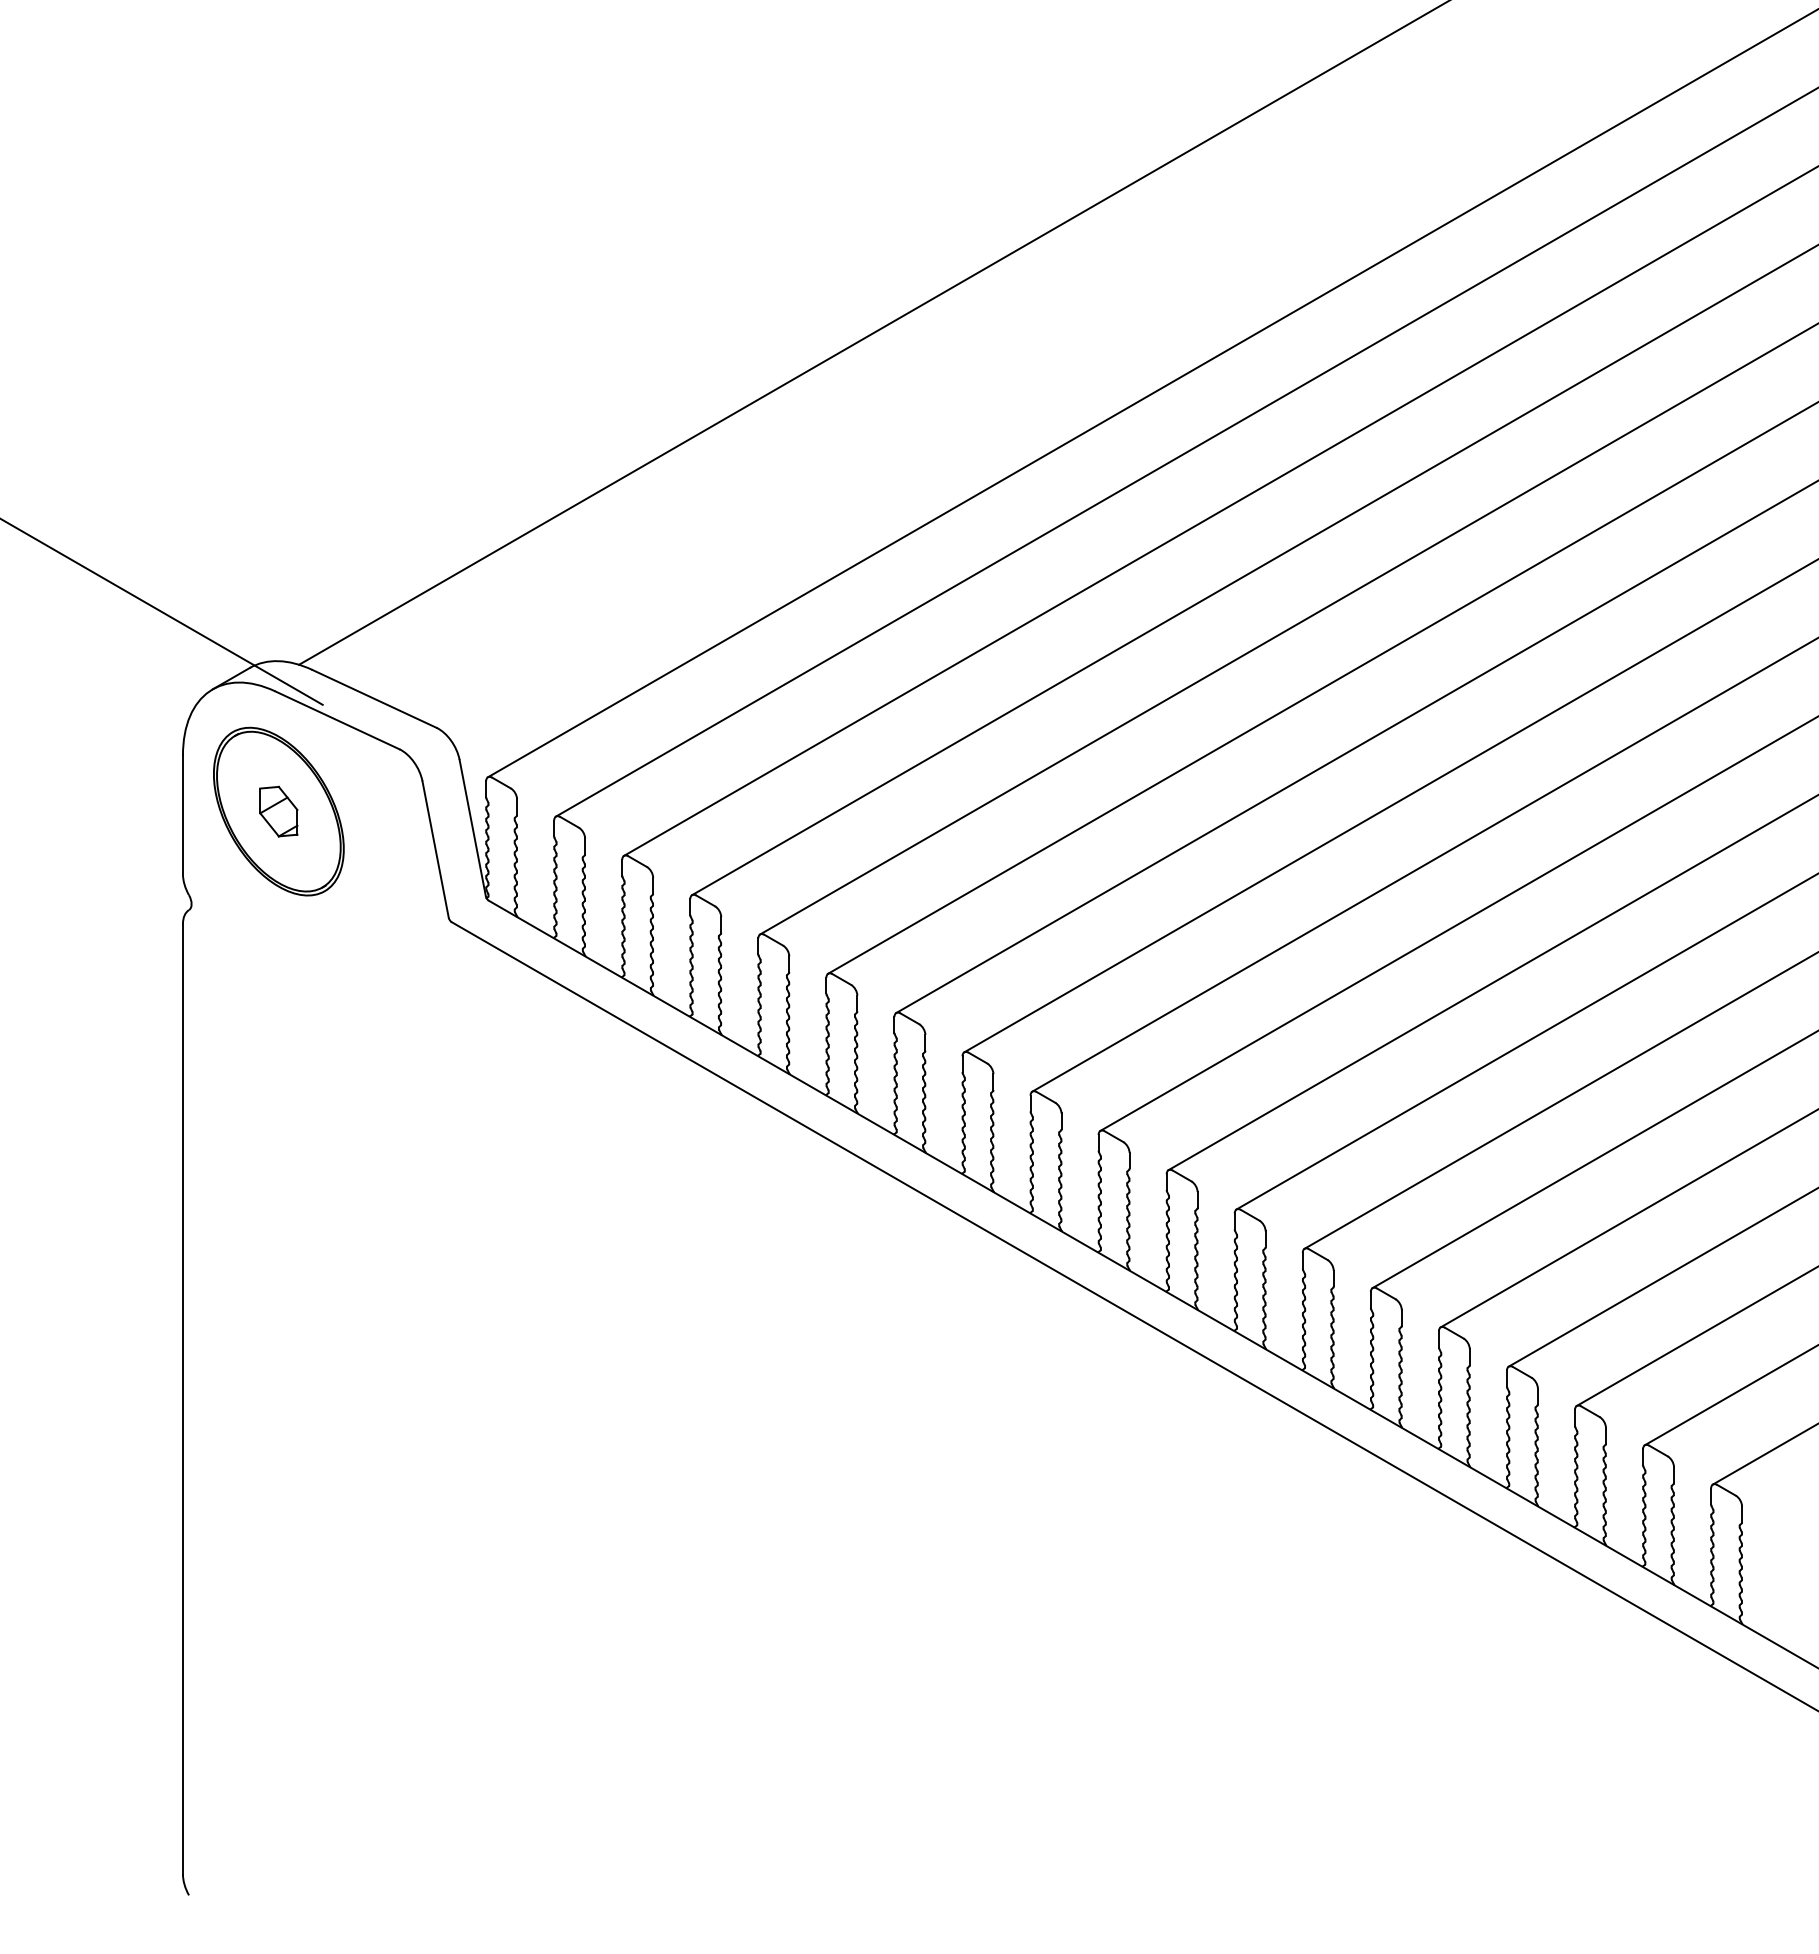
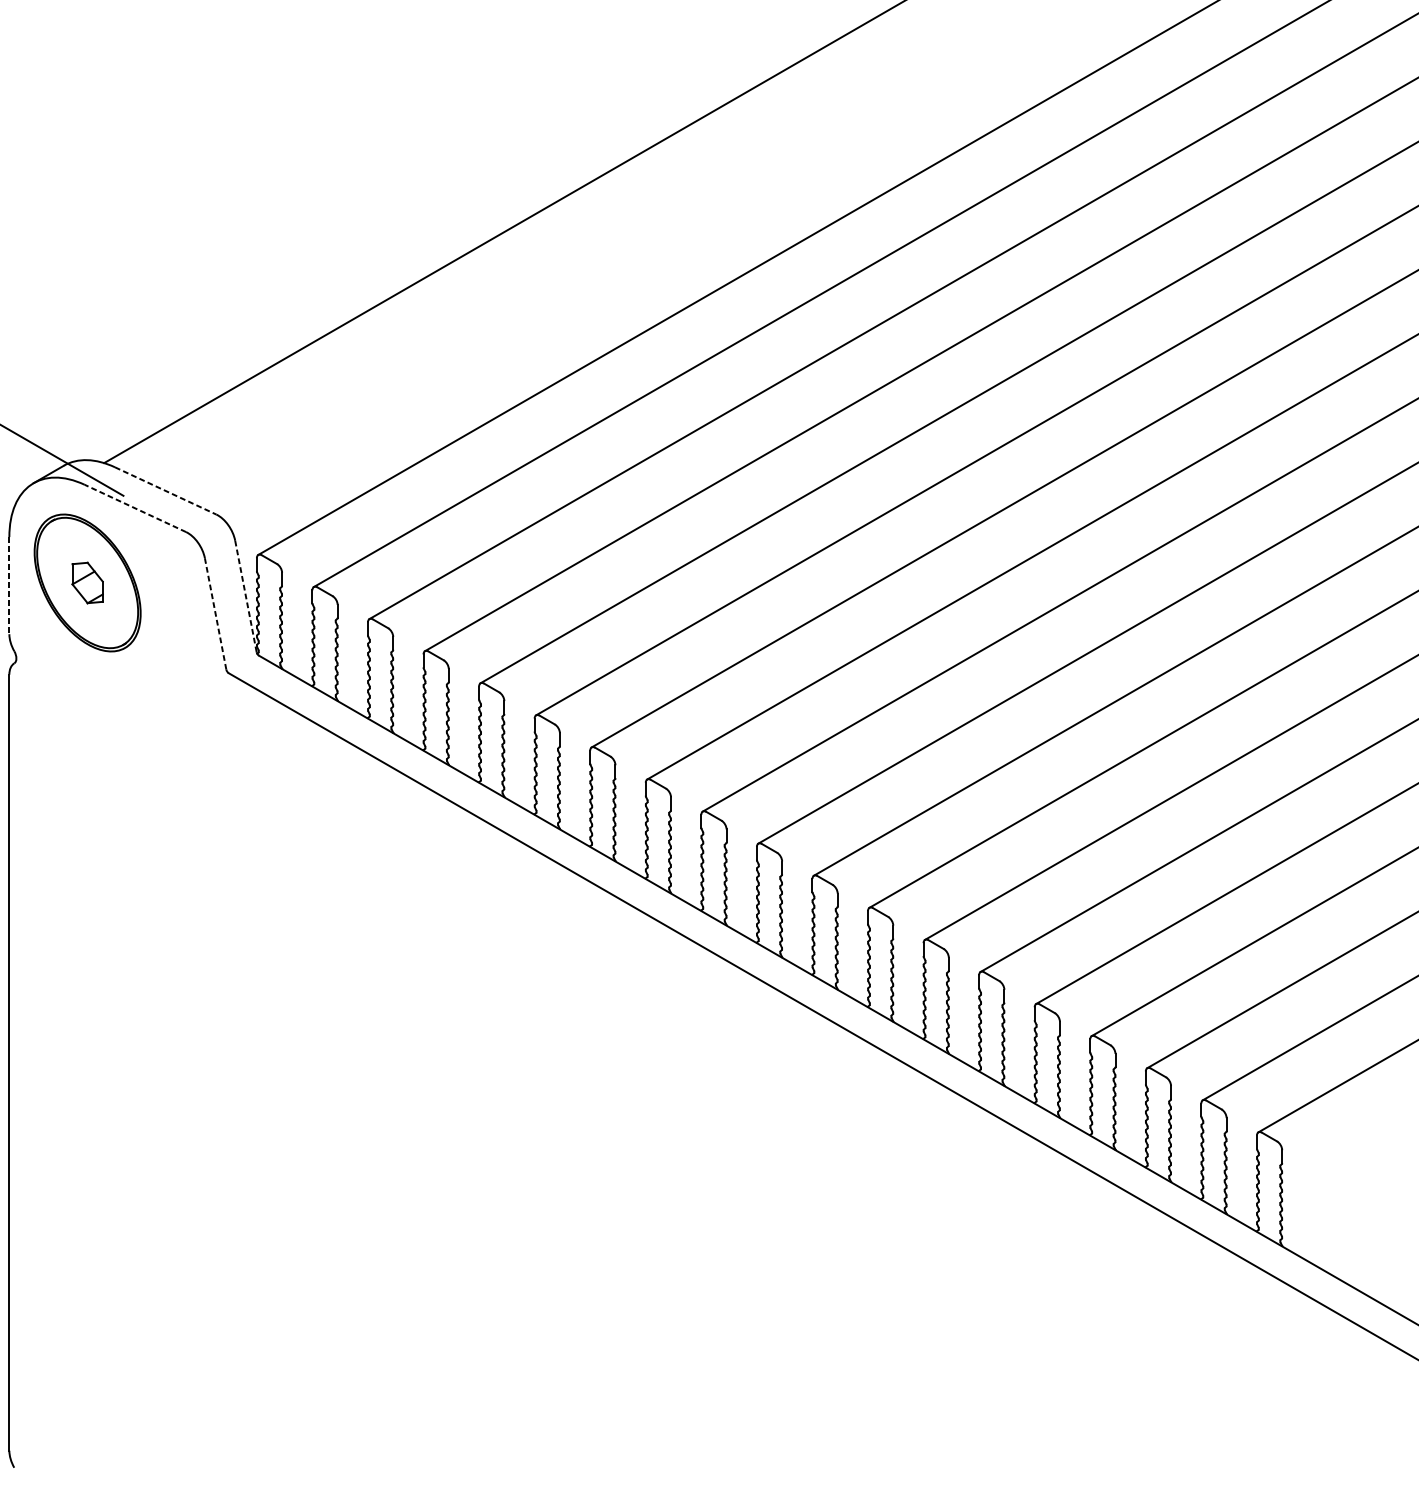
line: (374, 698) -> (165, 490), solid -> dashed
line: (337, 720) -> (135, 508), solid -> dashed
line: (182, 815) -> (8, 586), solid -> dashed
line: (472, 828) -> (245, 596), solid -> dashed
line: (435, 849) -> (215, 613), solid -> dashed

